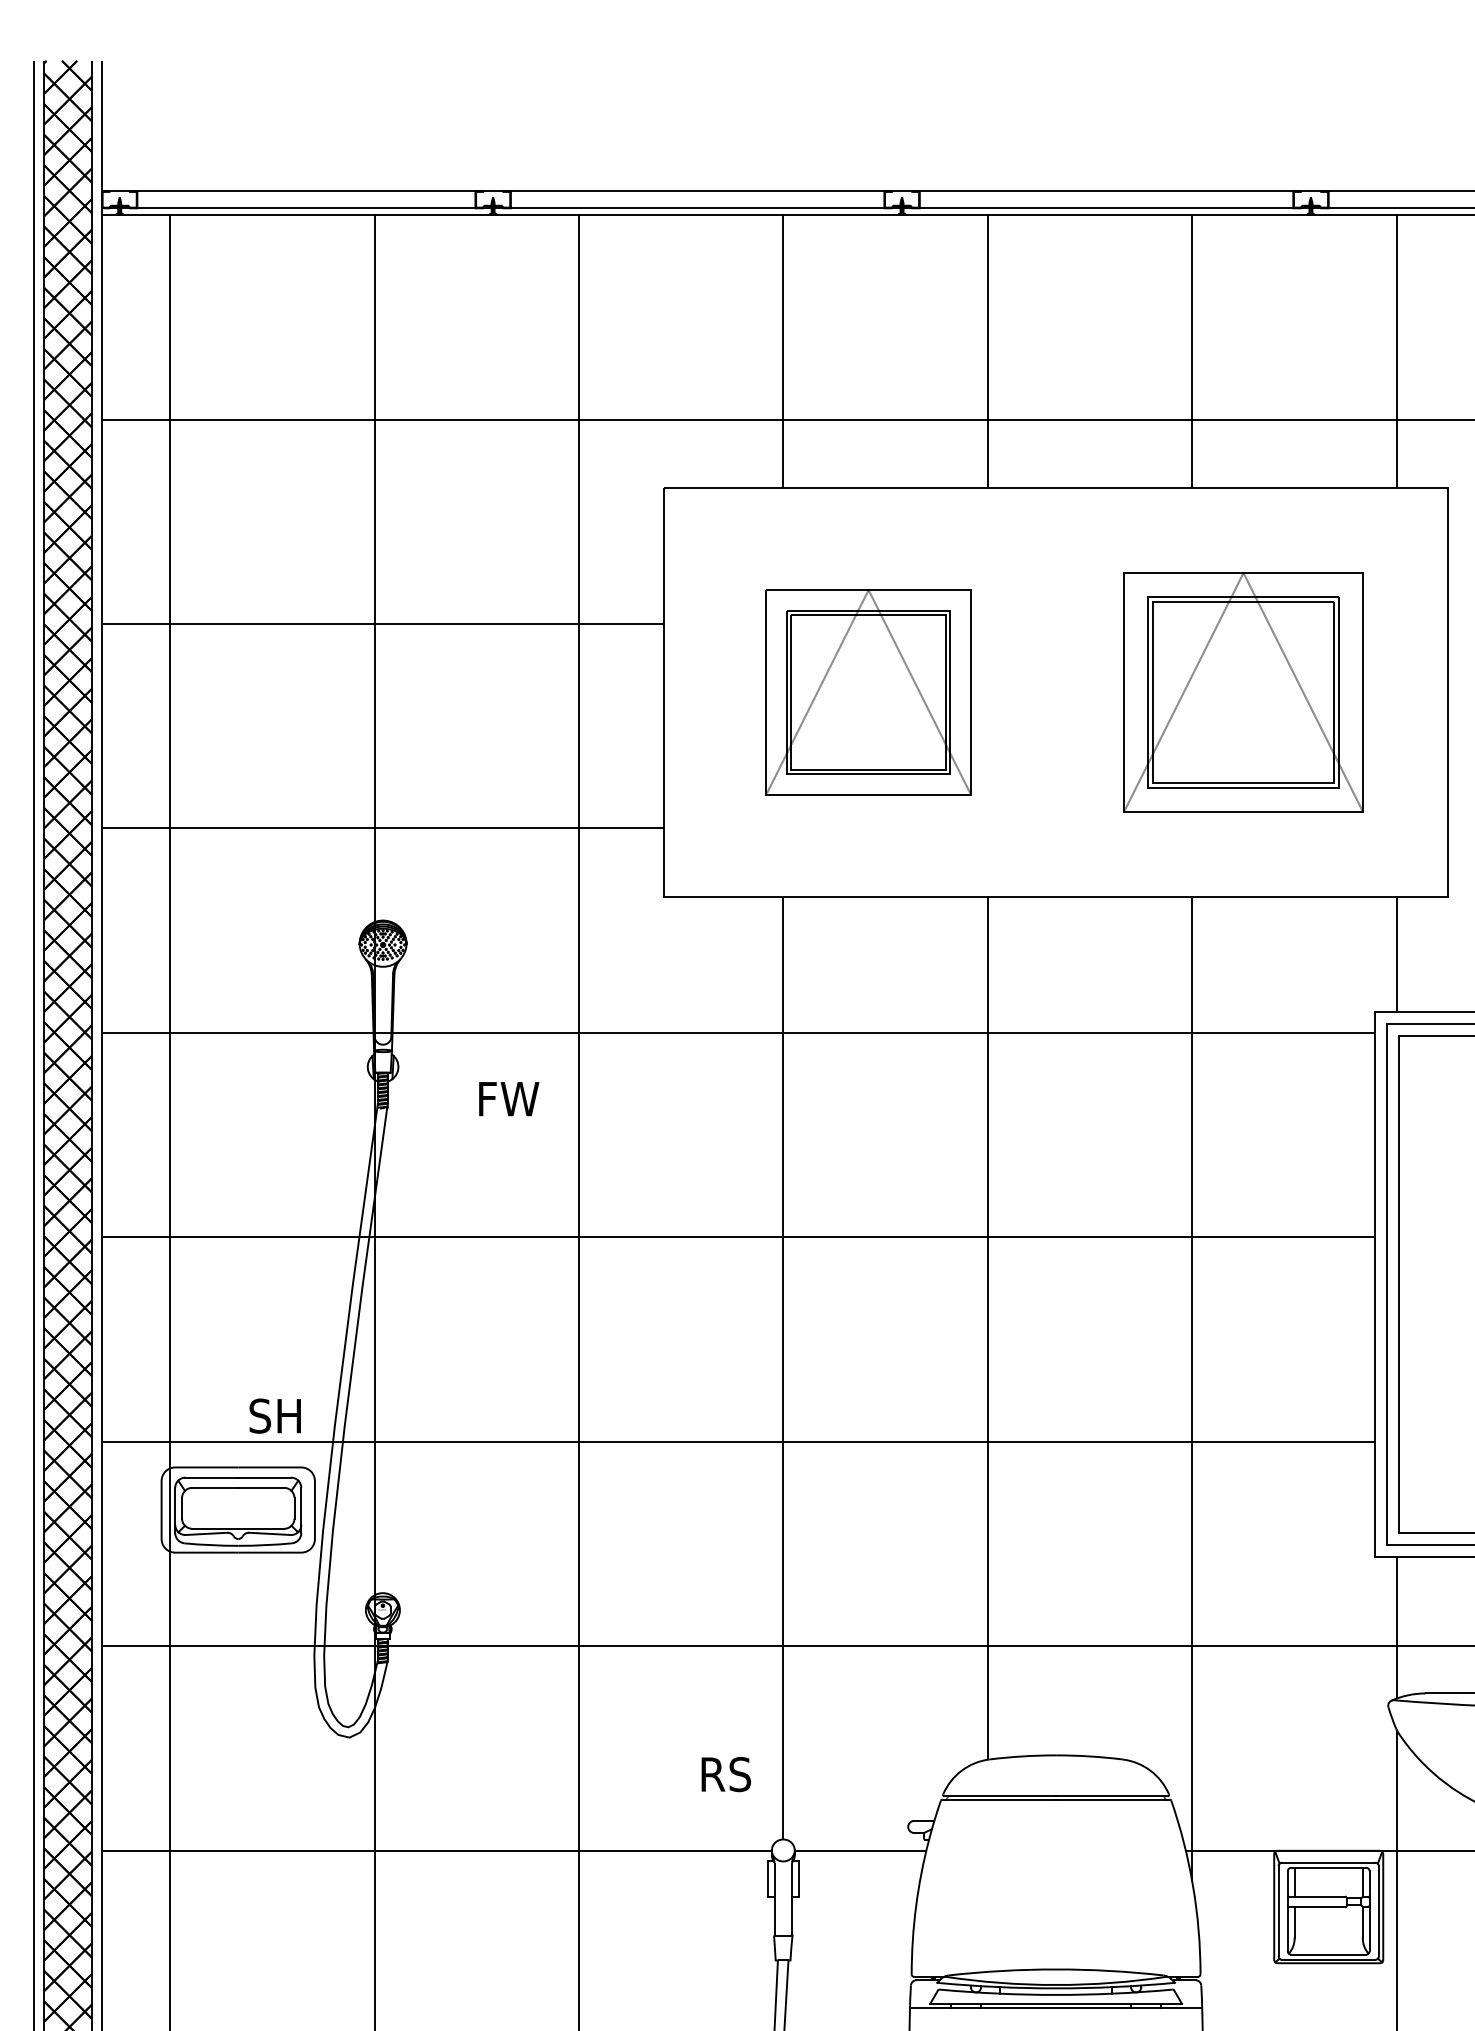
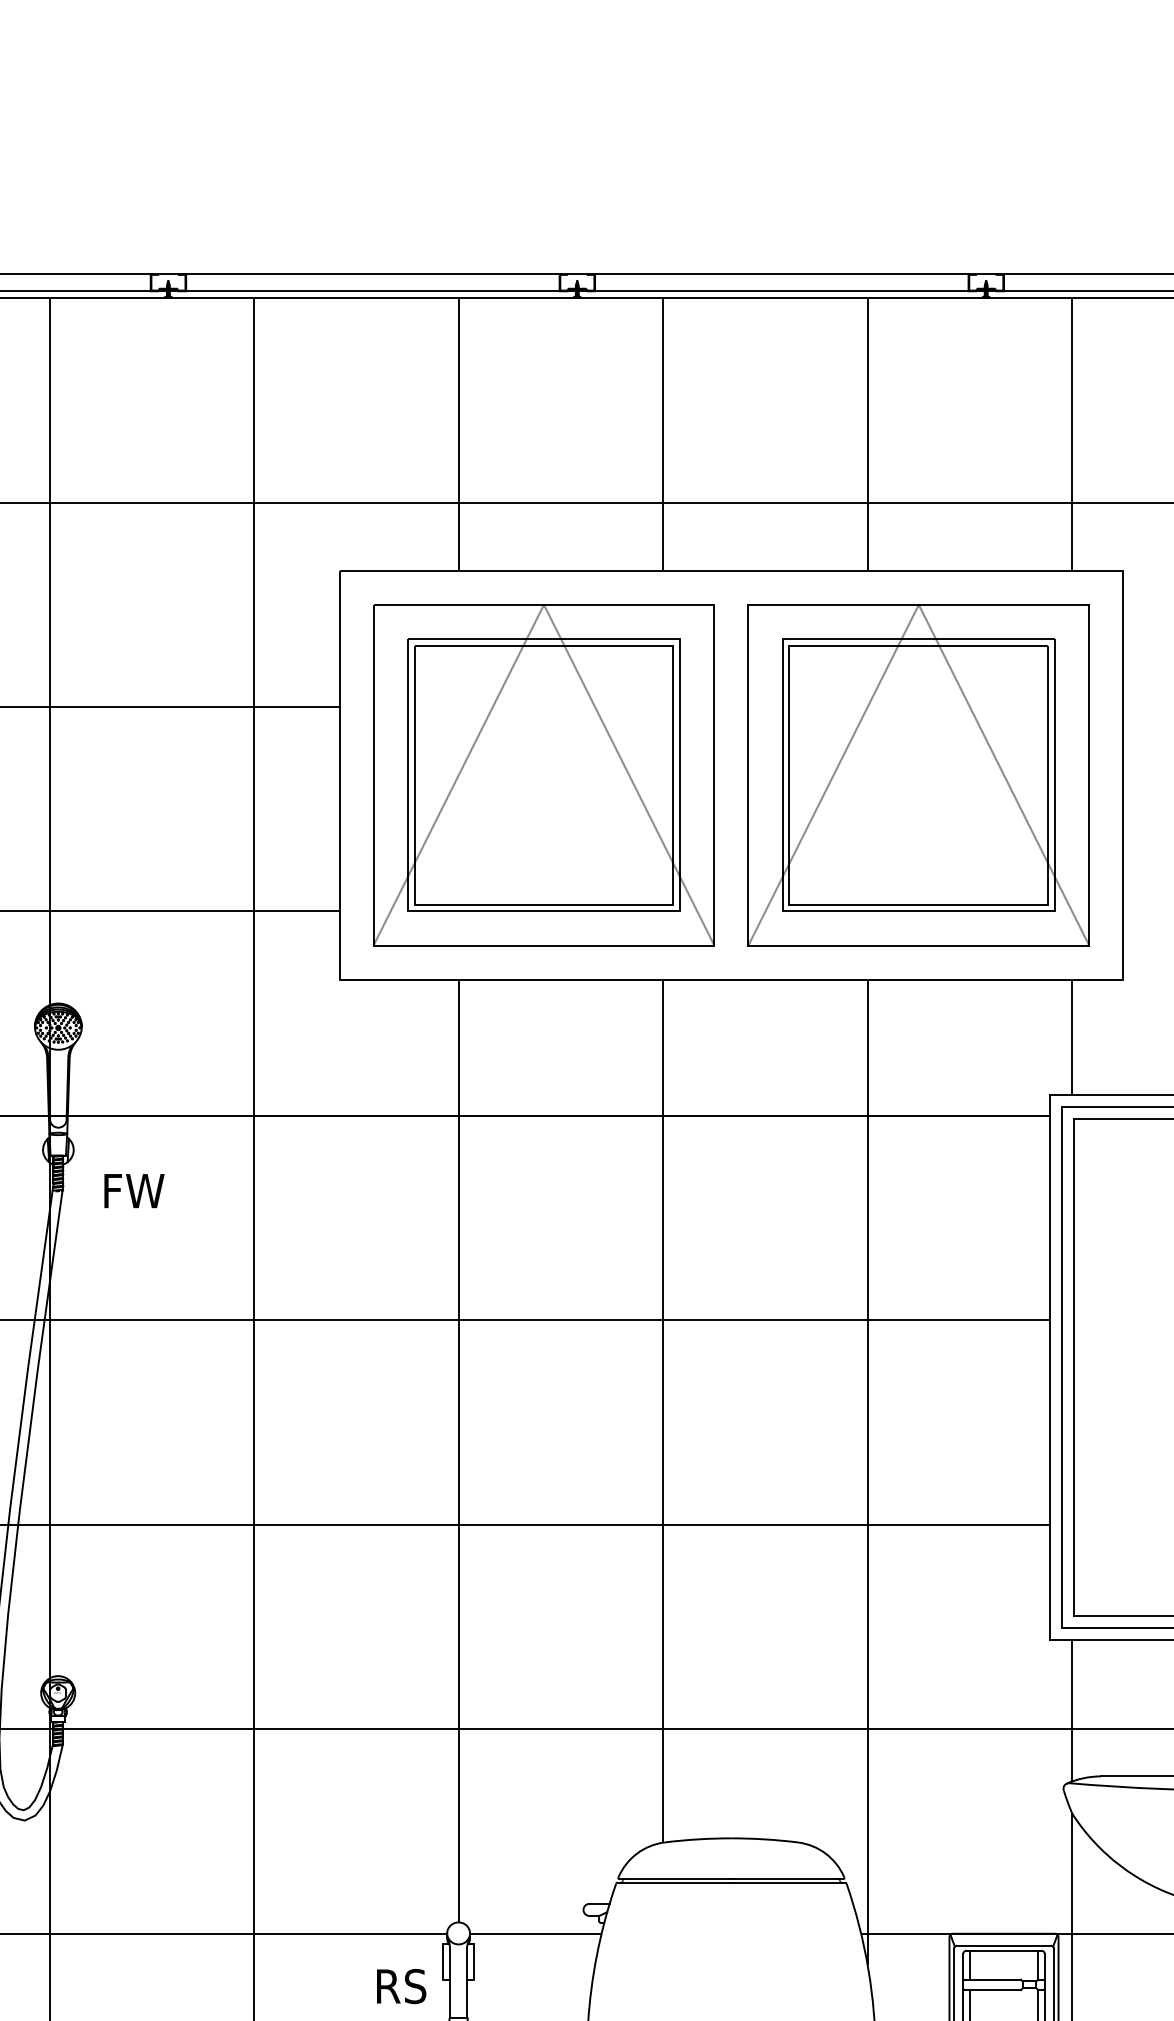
part: (868, 692) -> (543, 775), size x1.67
part: (1243, 692) -> (918, 775), size x1.43
text: (509, 1099) -> (134, 1191), moved
text: (726, 1774) -> (401, 1986), moved

